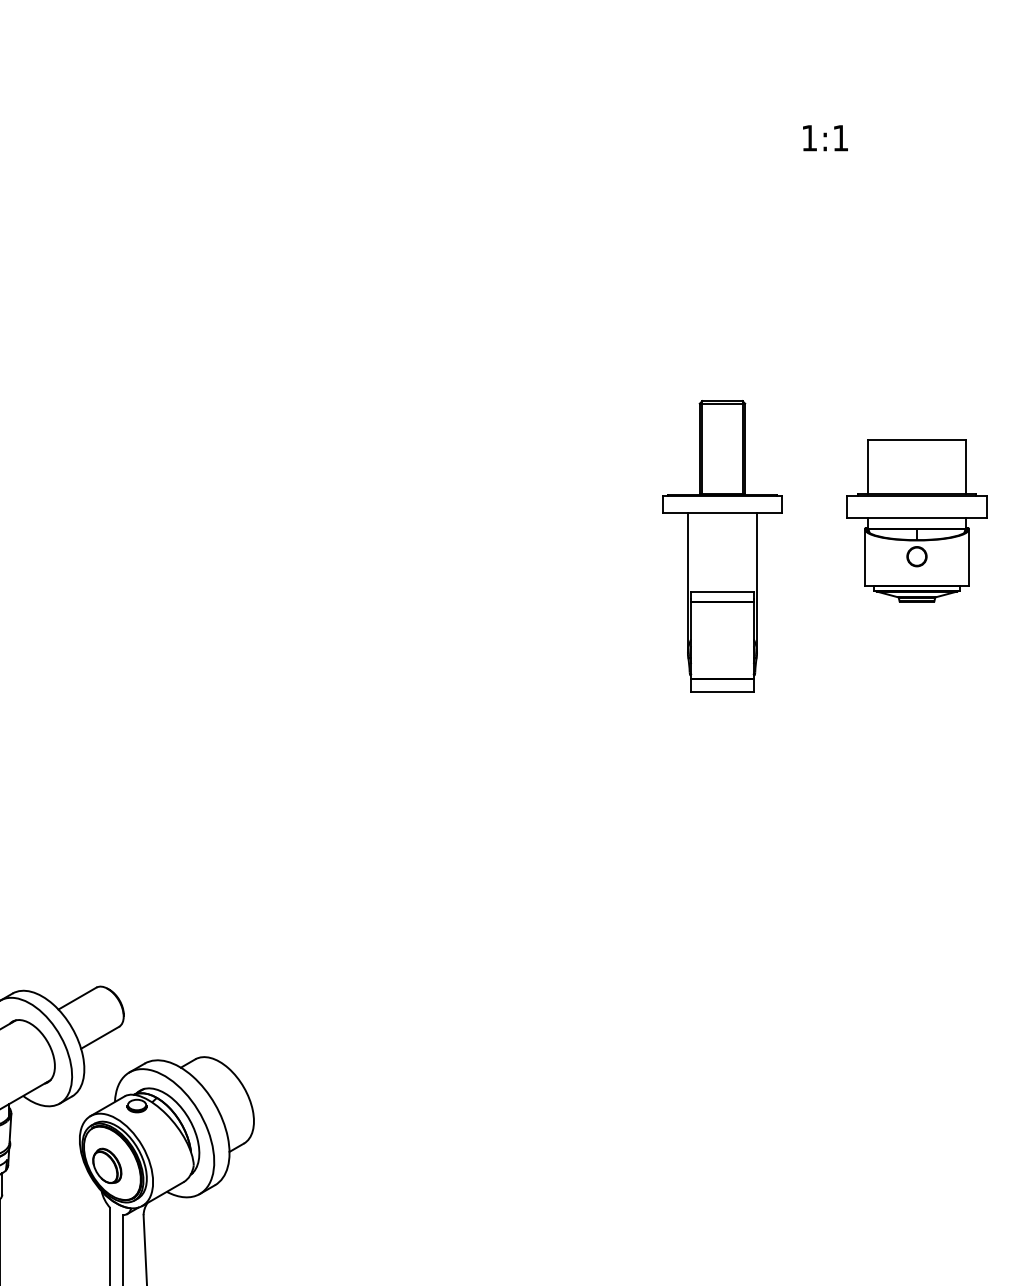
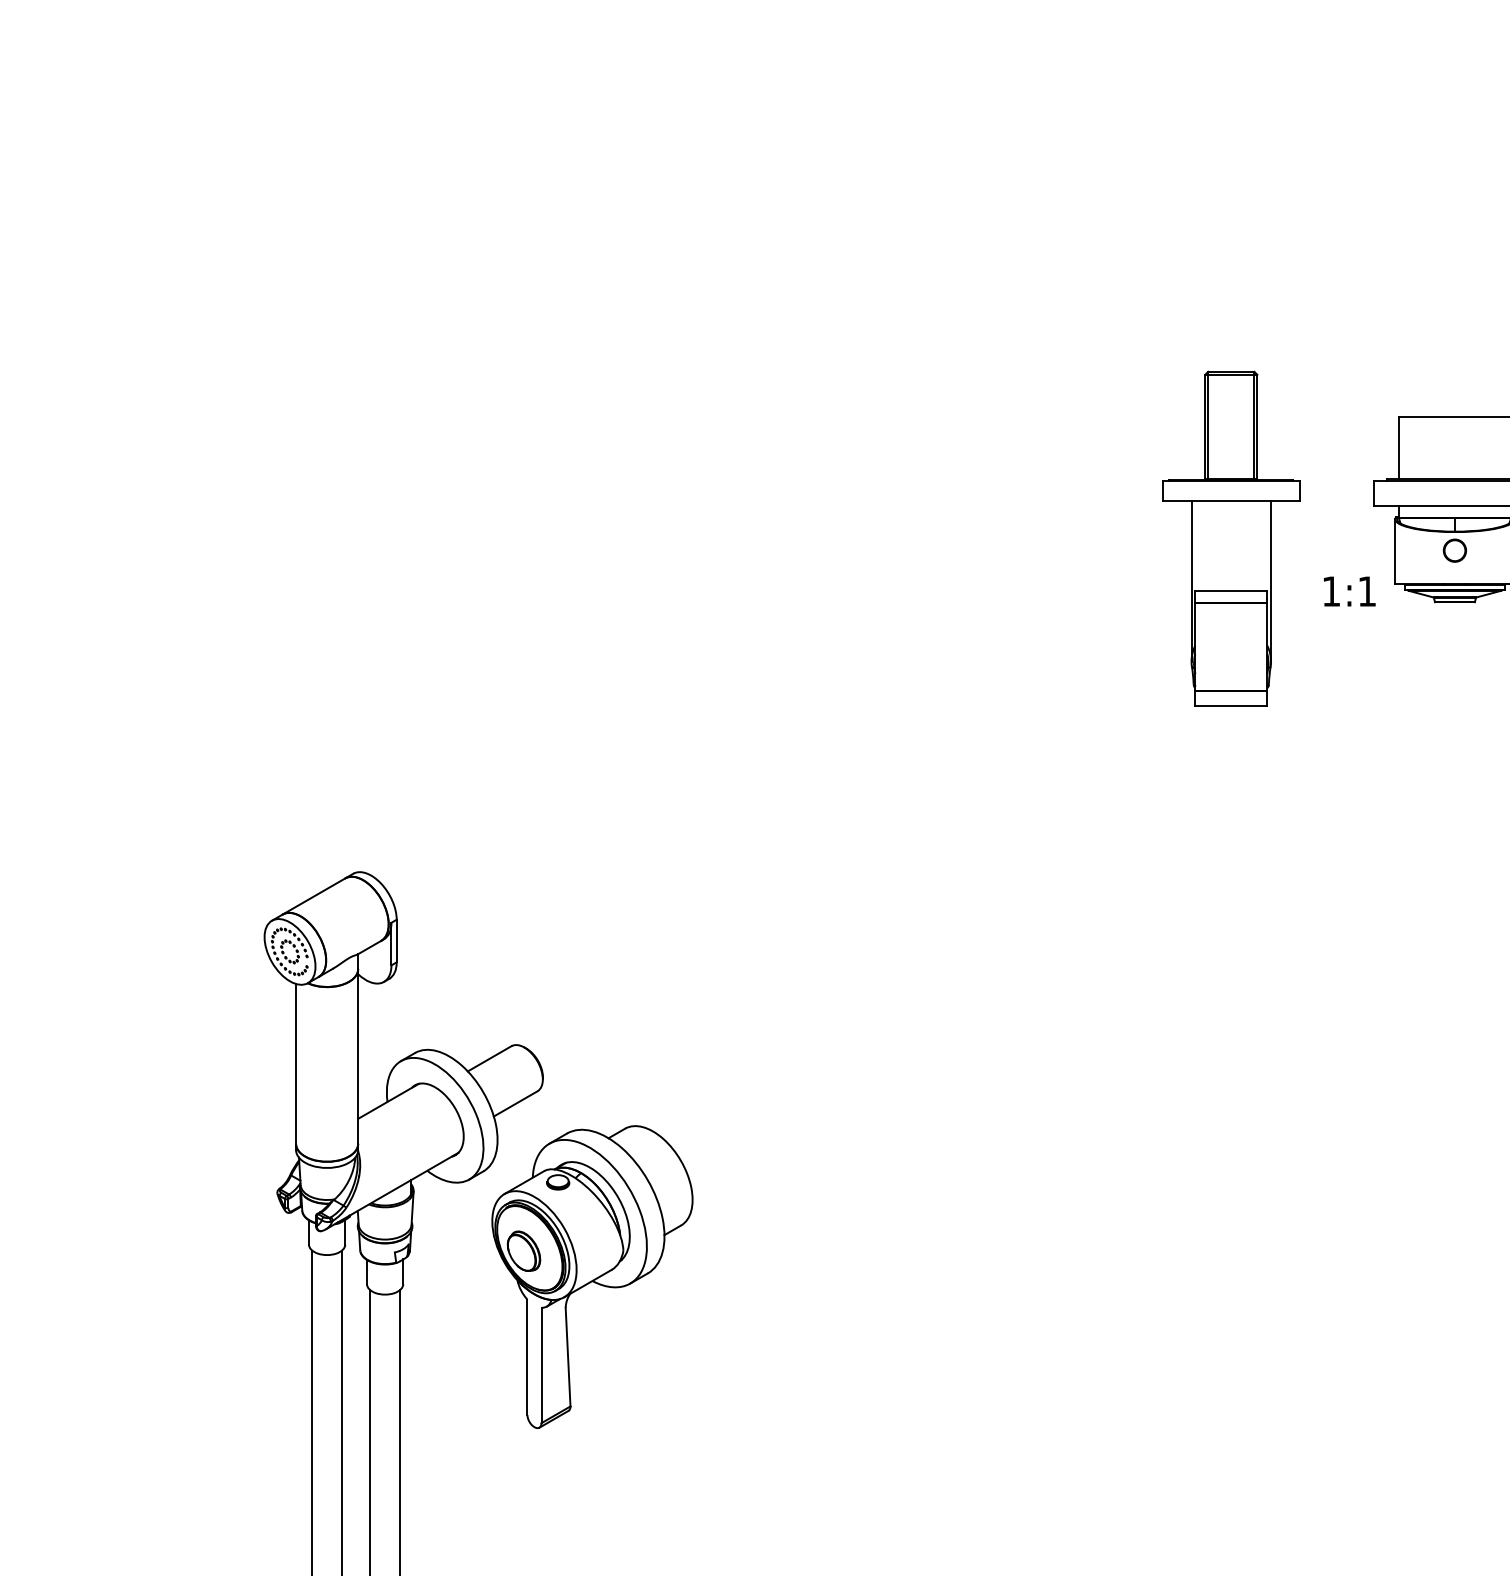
text: (825, 138) -> (1349, 591), moved

